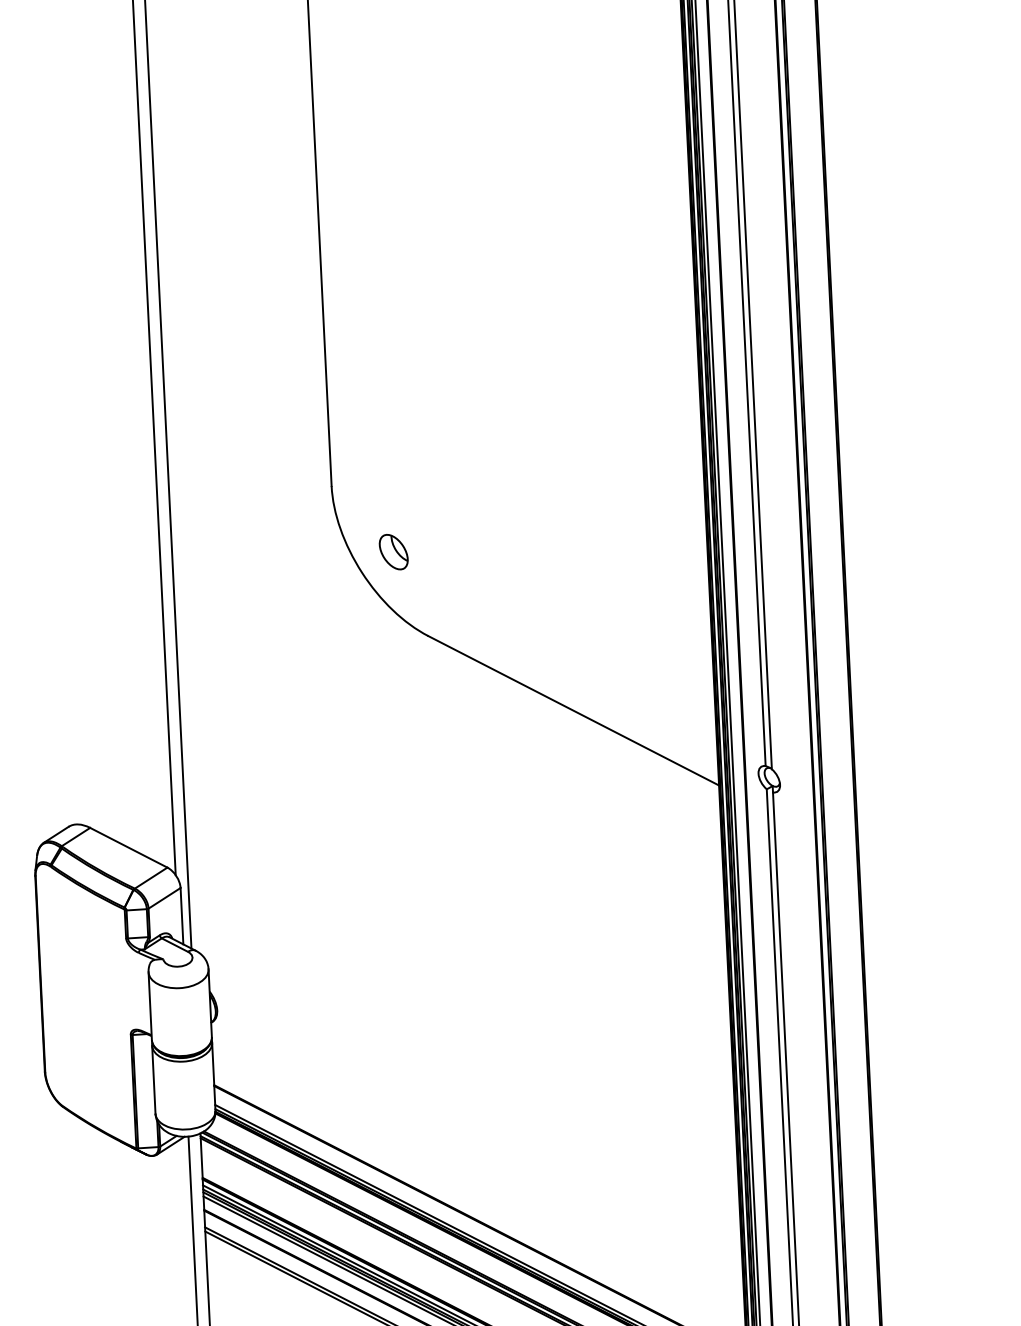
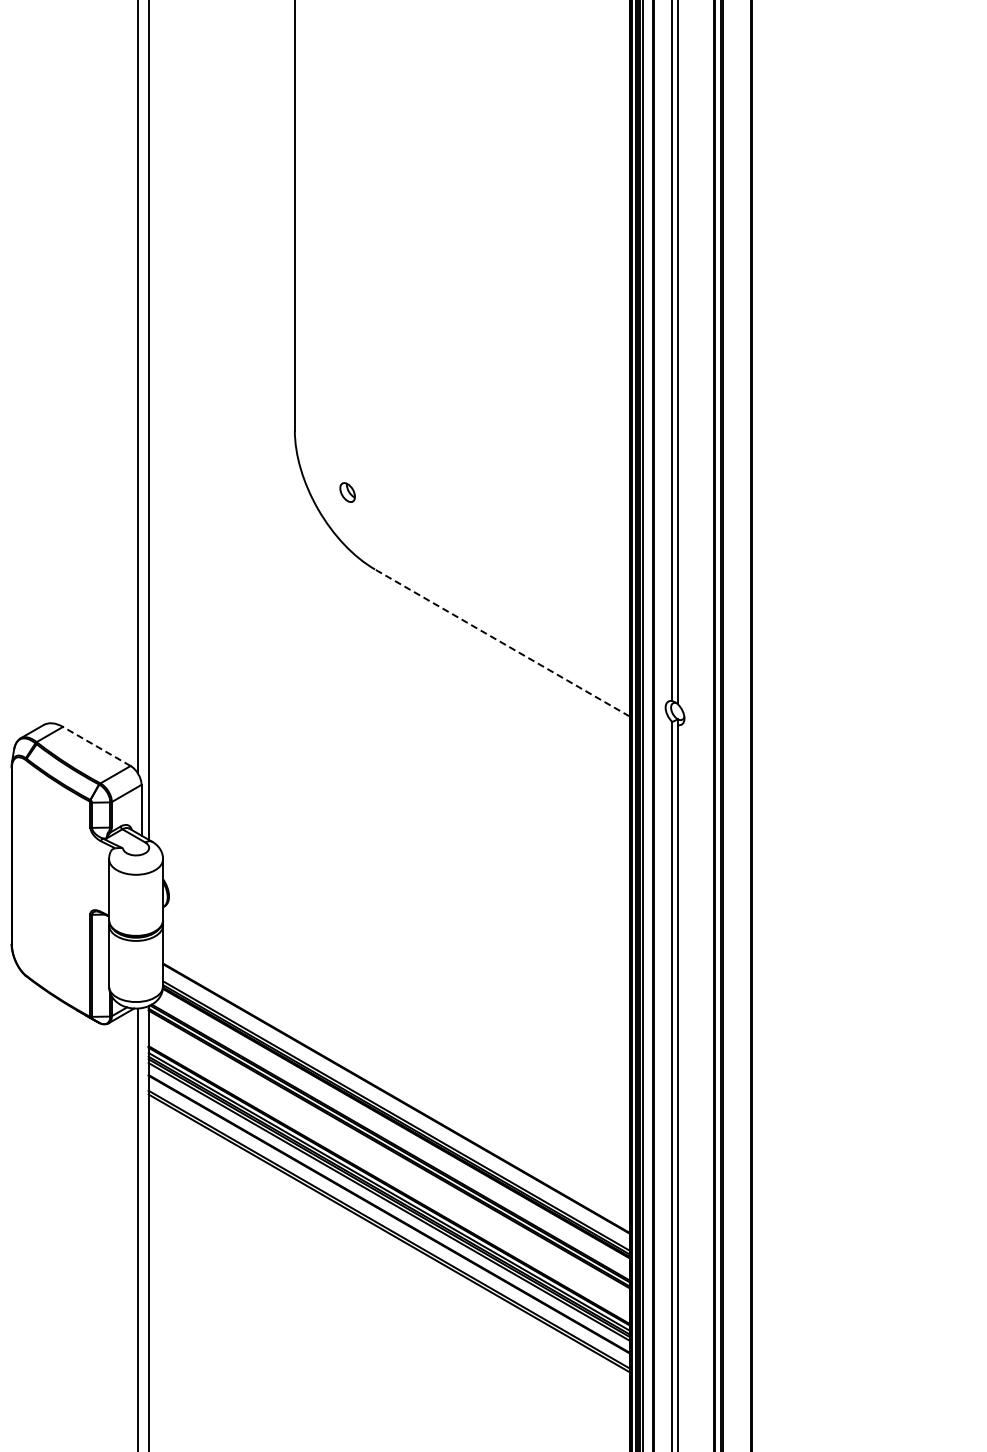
part: (393, 552) -> (347, 492), size x0.6
line: (572, 710) -> (501, 642), solid -> dashed
line: (128, 847) -> (96, 746), solid -> dashed

